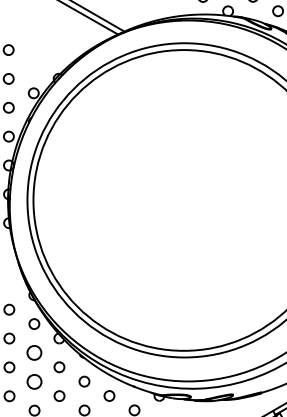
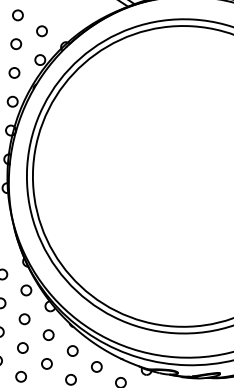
circle: (33, 64) -> (41, 31), added
circle: (34, 352) -> (24, 318), size x0.71
circle: (34, 381) -> (22, 347), size x0.71

